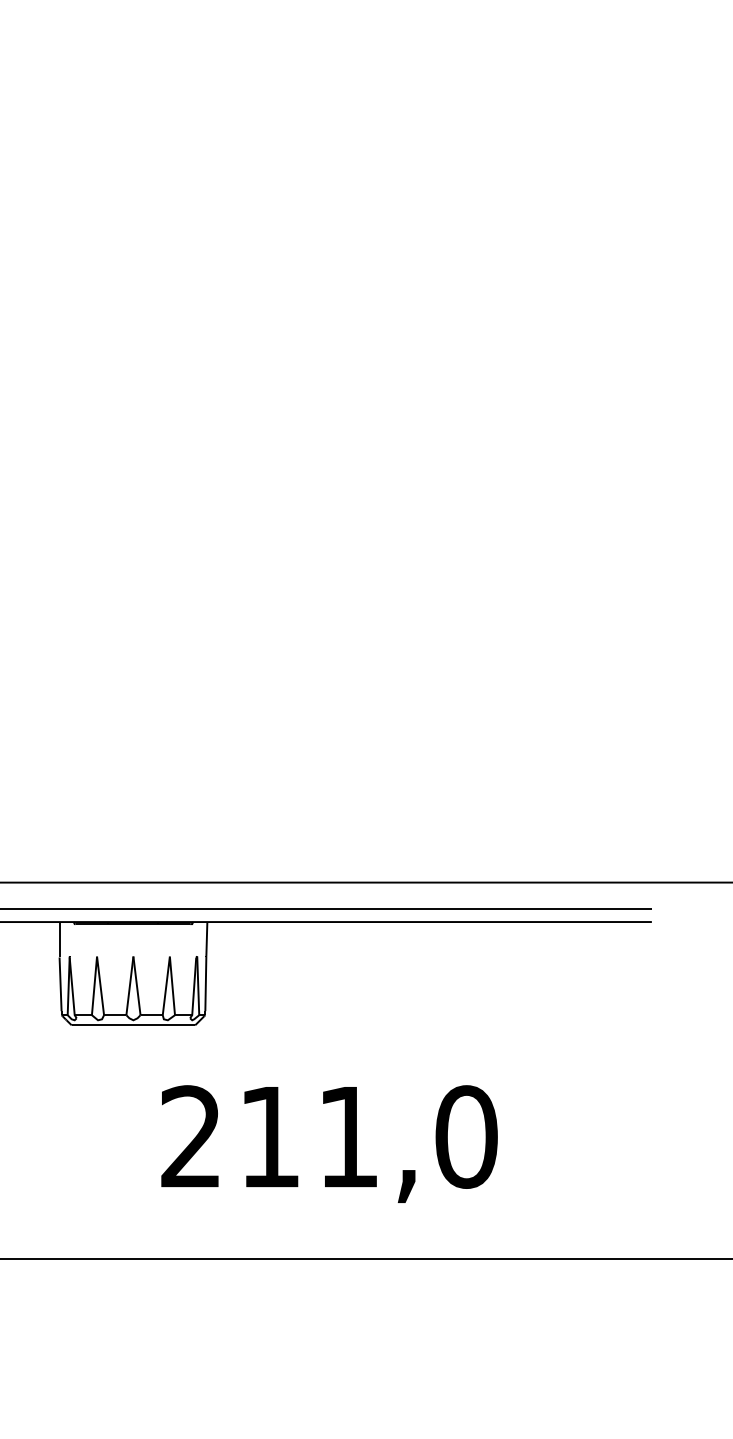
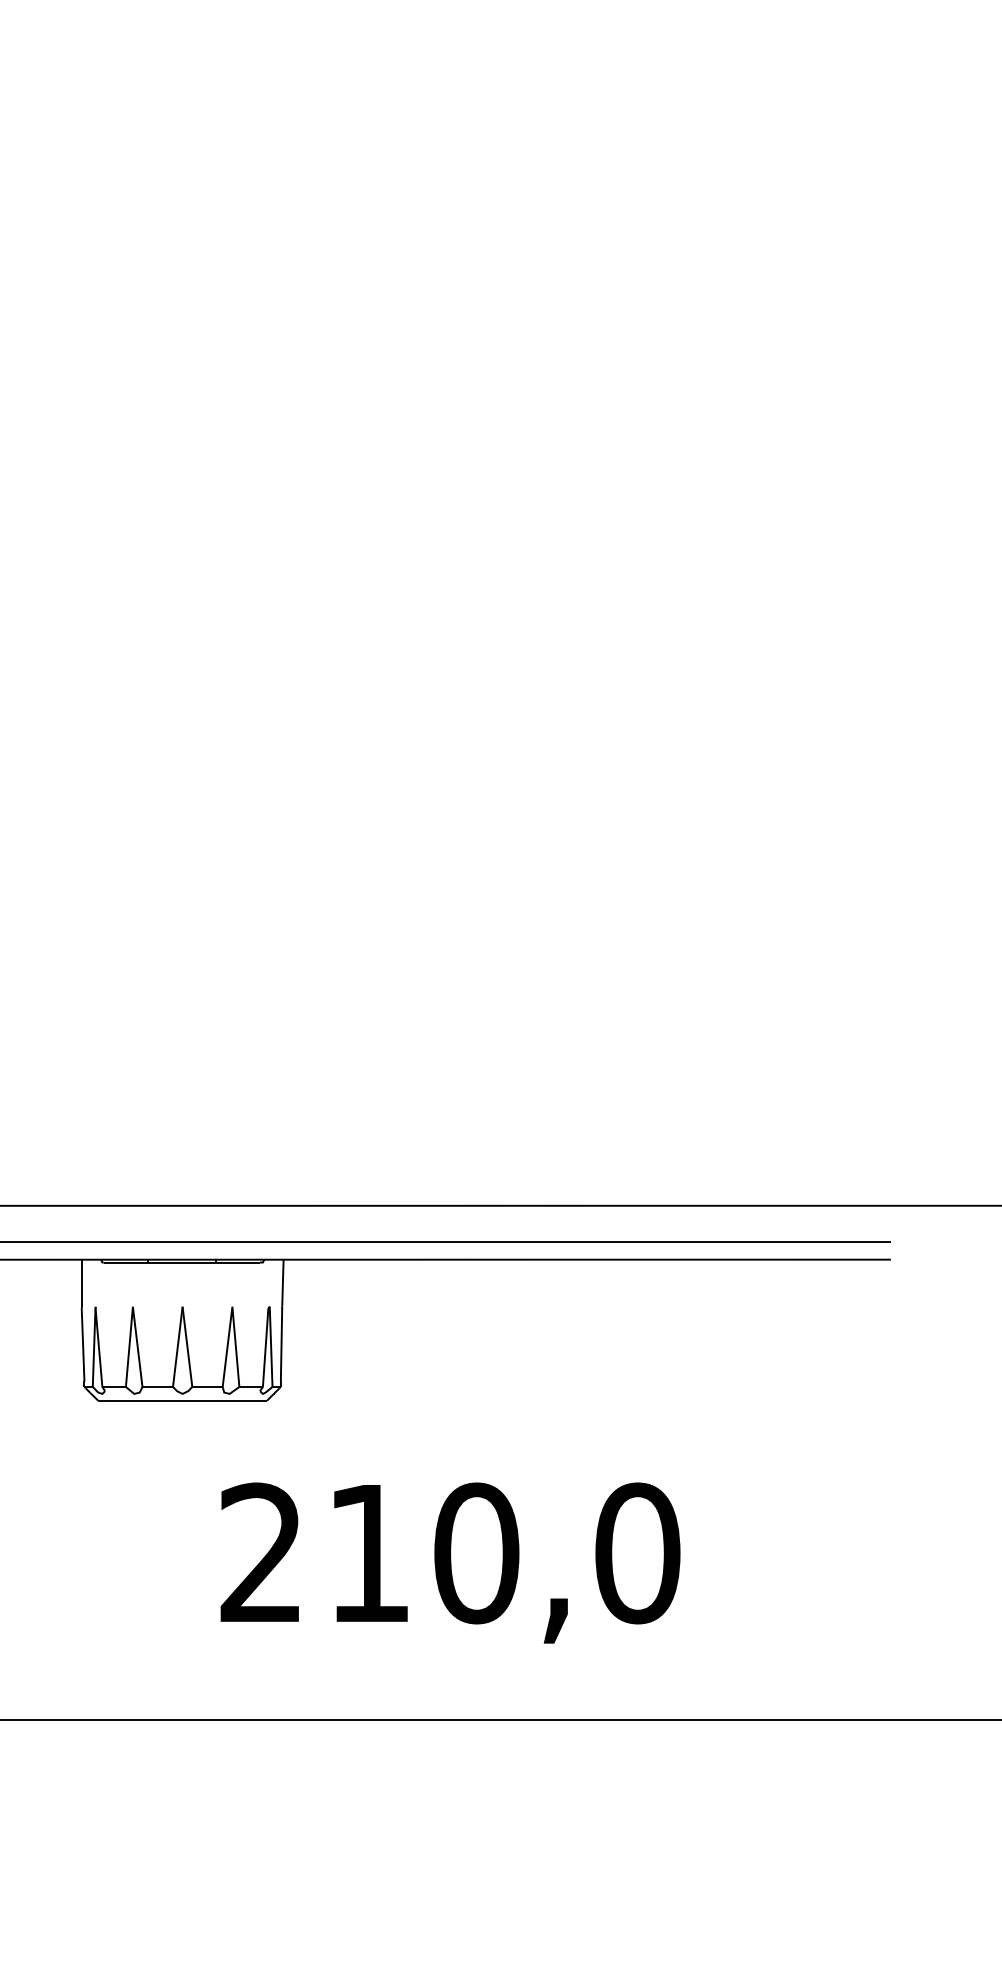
text: (348, 1137) -> (476, 1553), 211,0 -> 210,0

